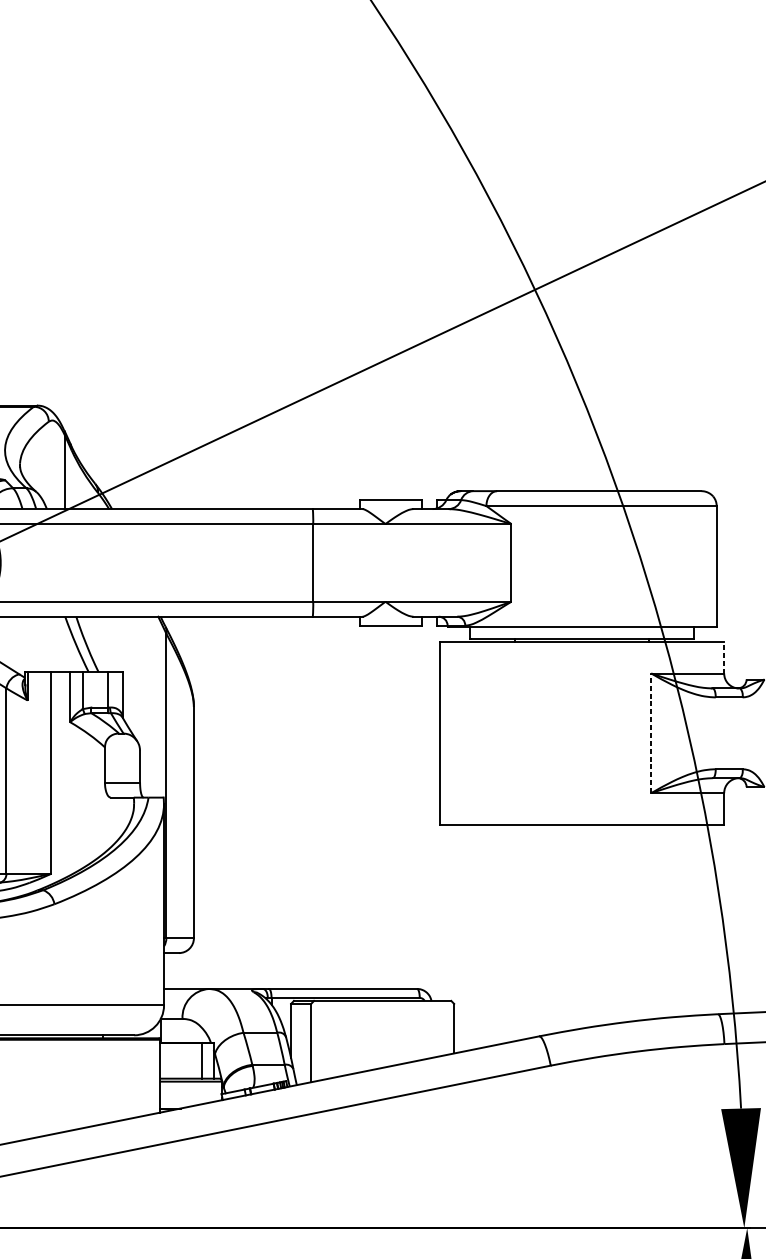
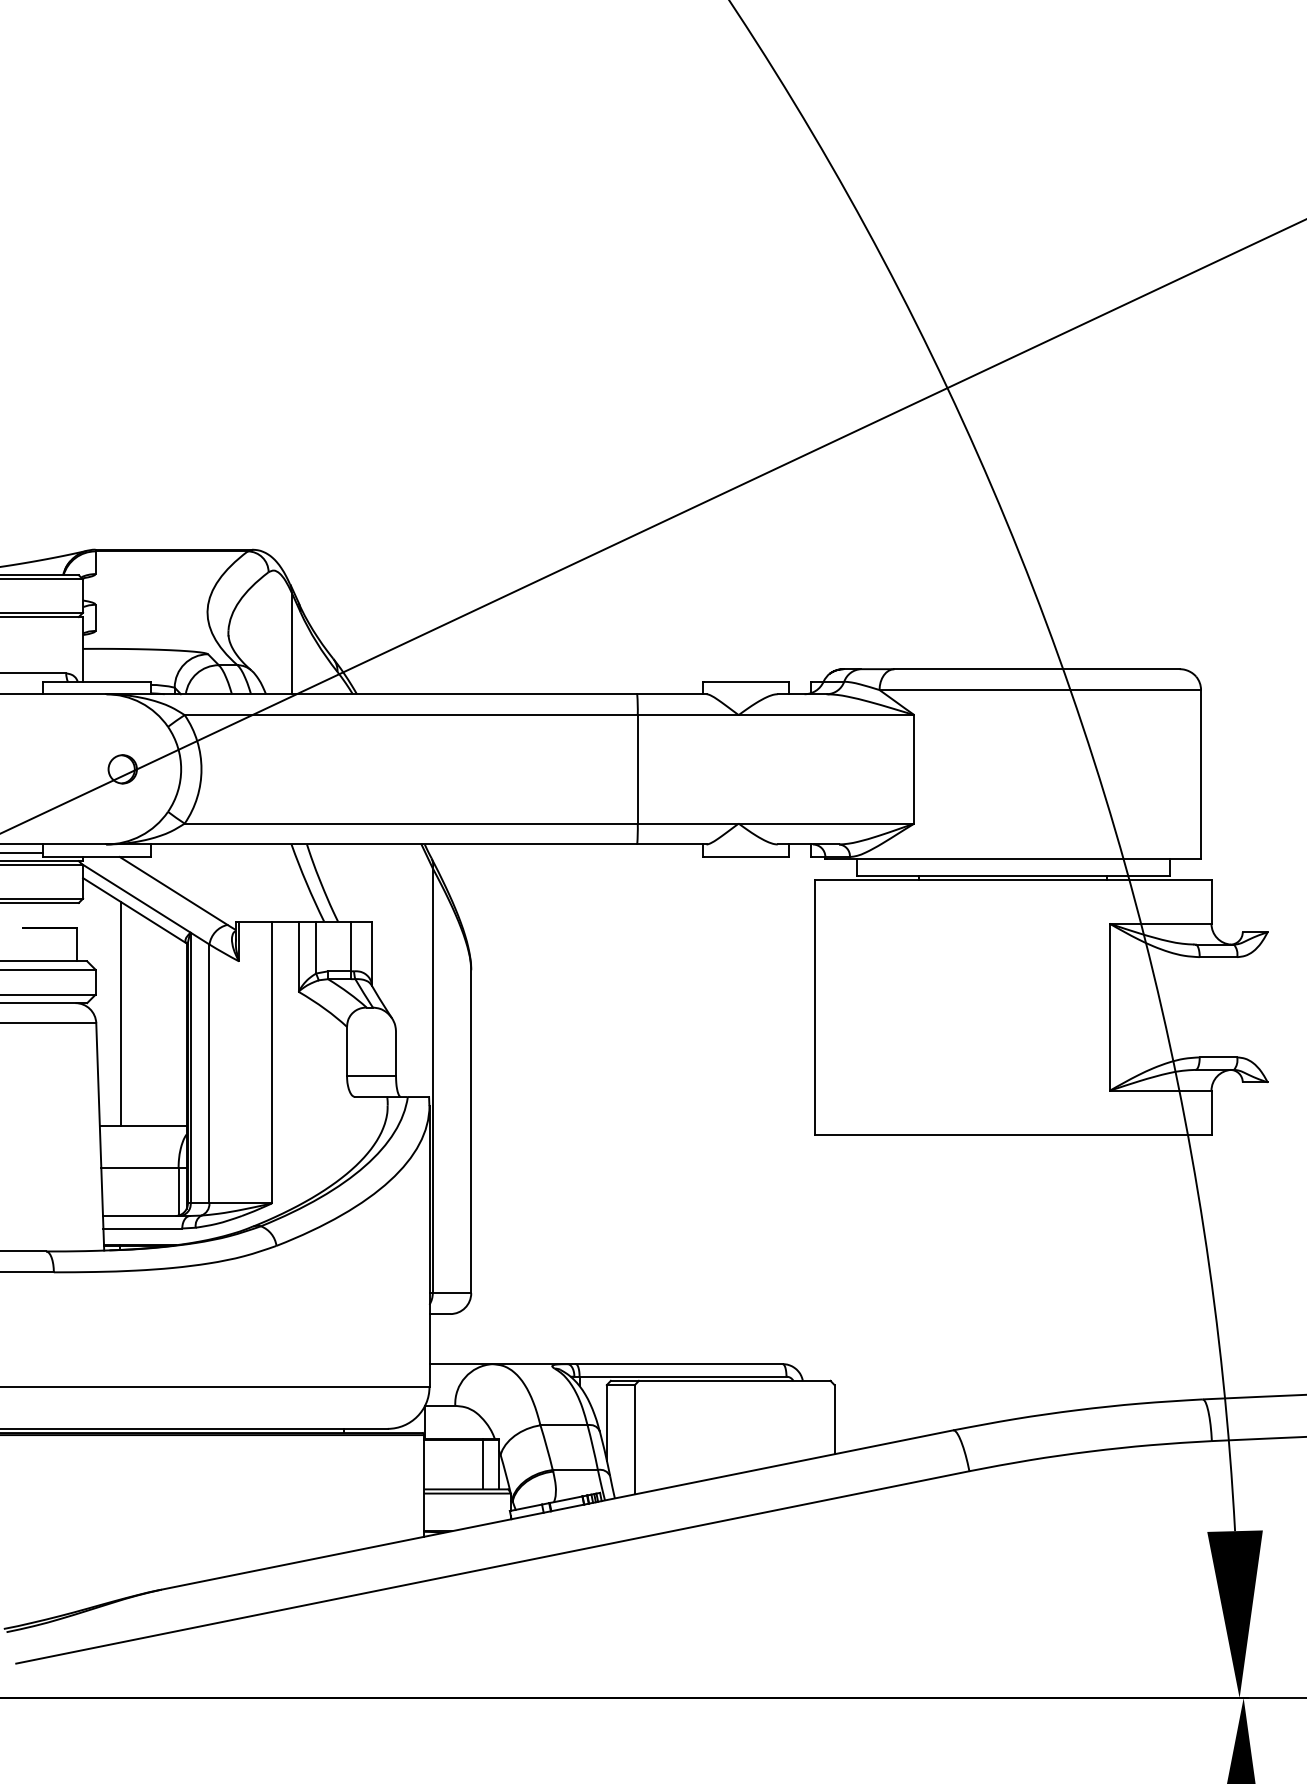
line: (724, 657) -> (1211, 901), dashed -> solid
line: (651, 732) -> (1109, 1006), dashed -> solid

